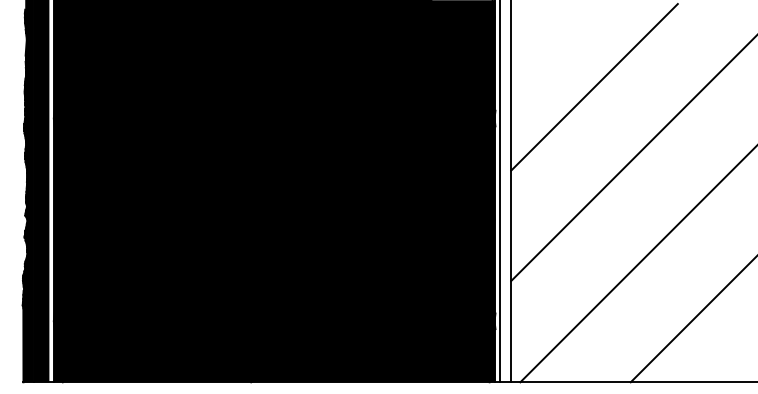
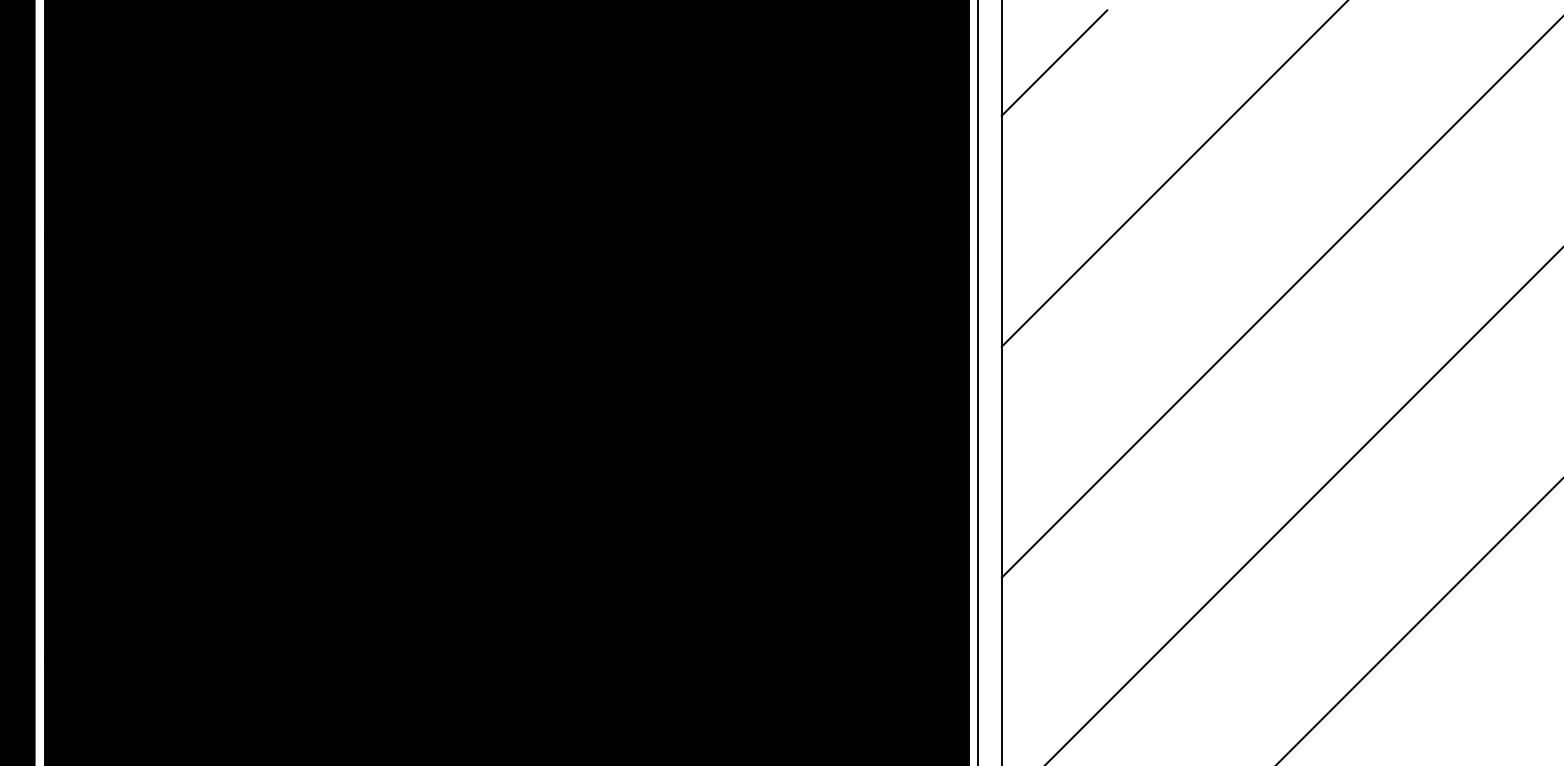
line: (536, 34) -> (1054, 61), added

